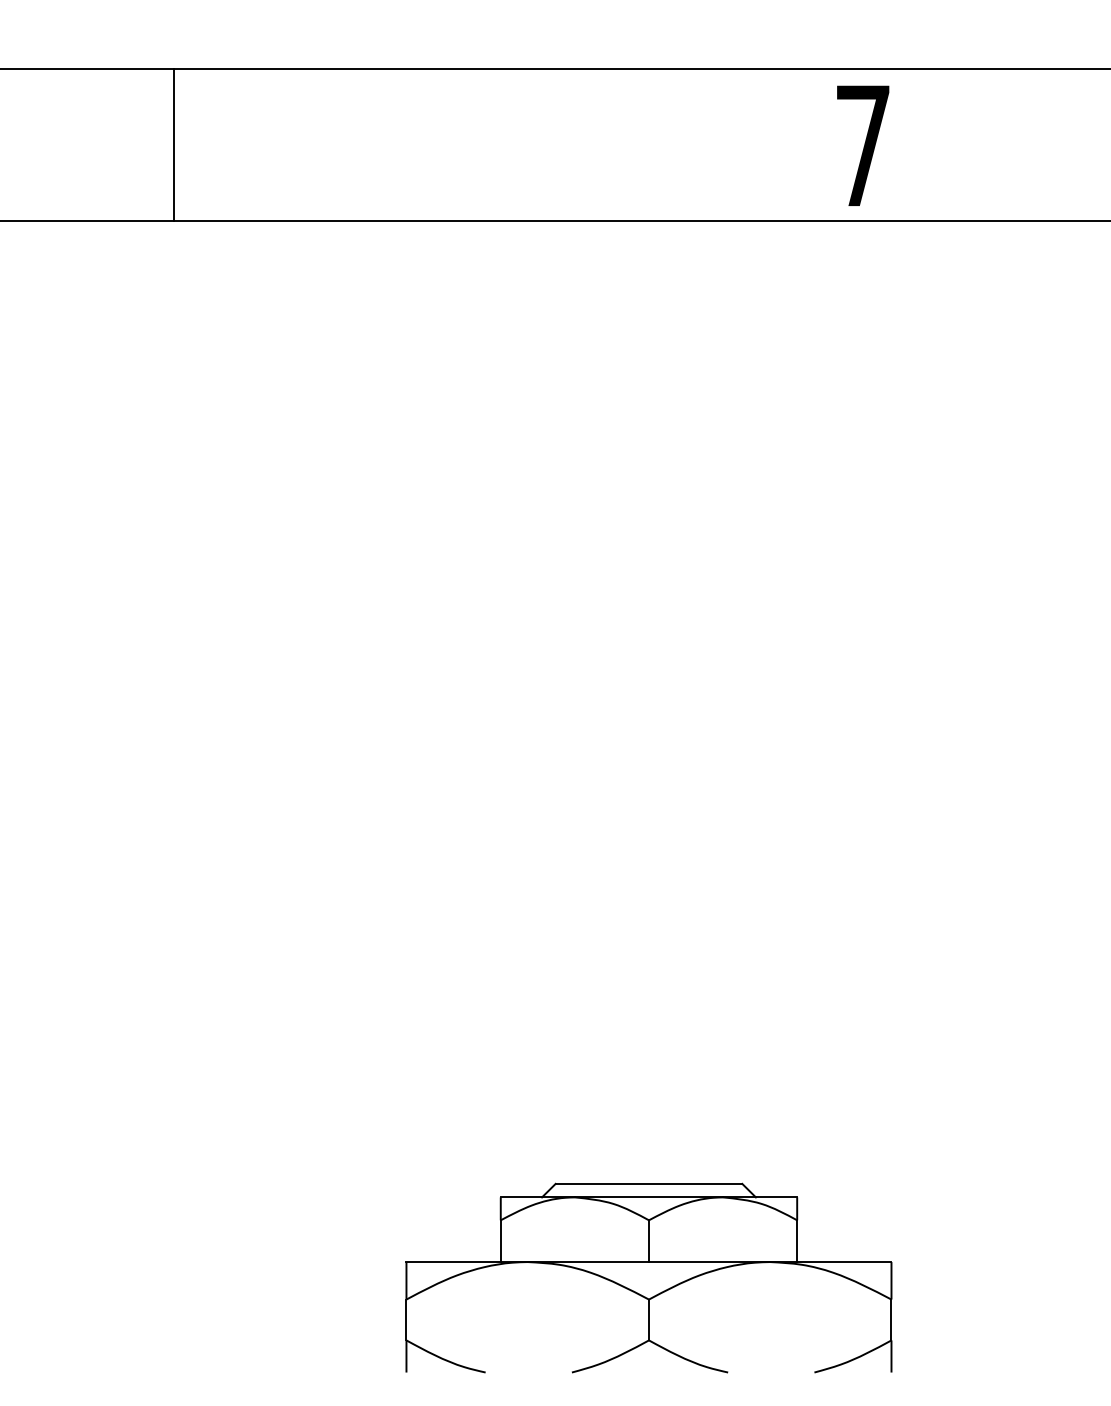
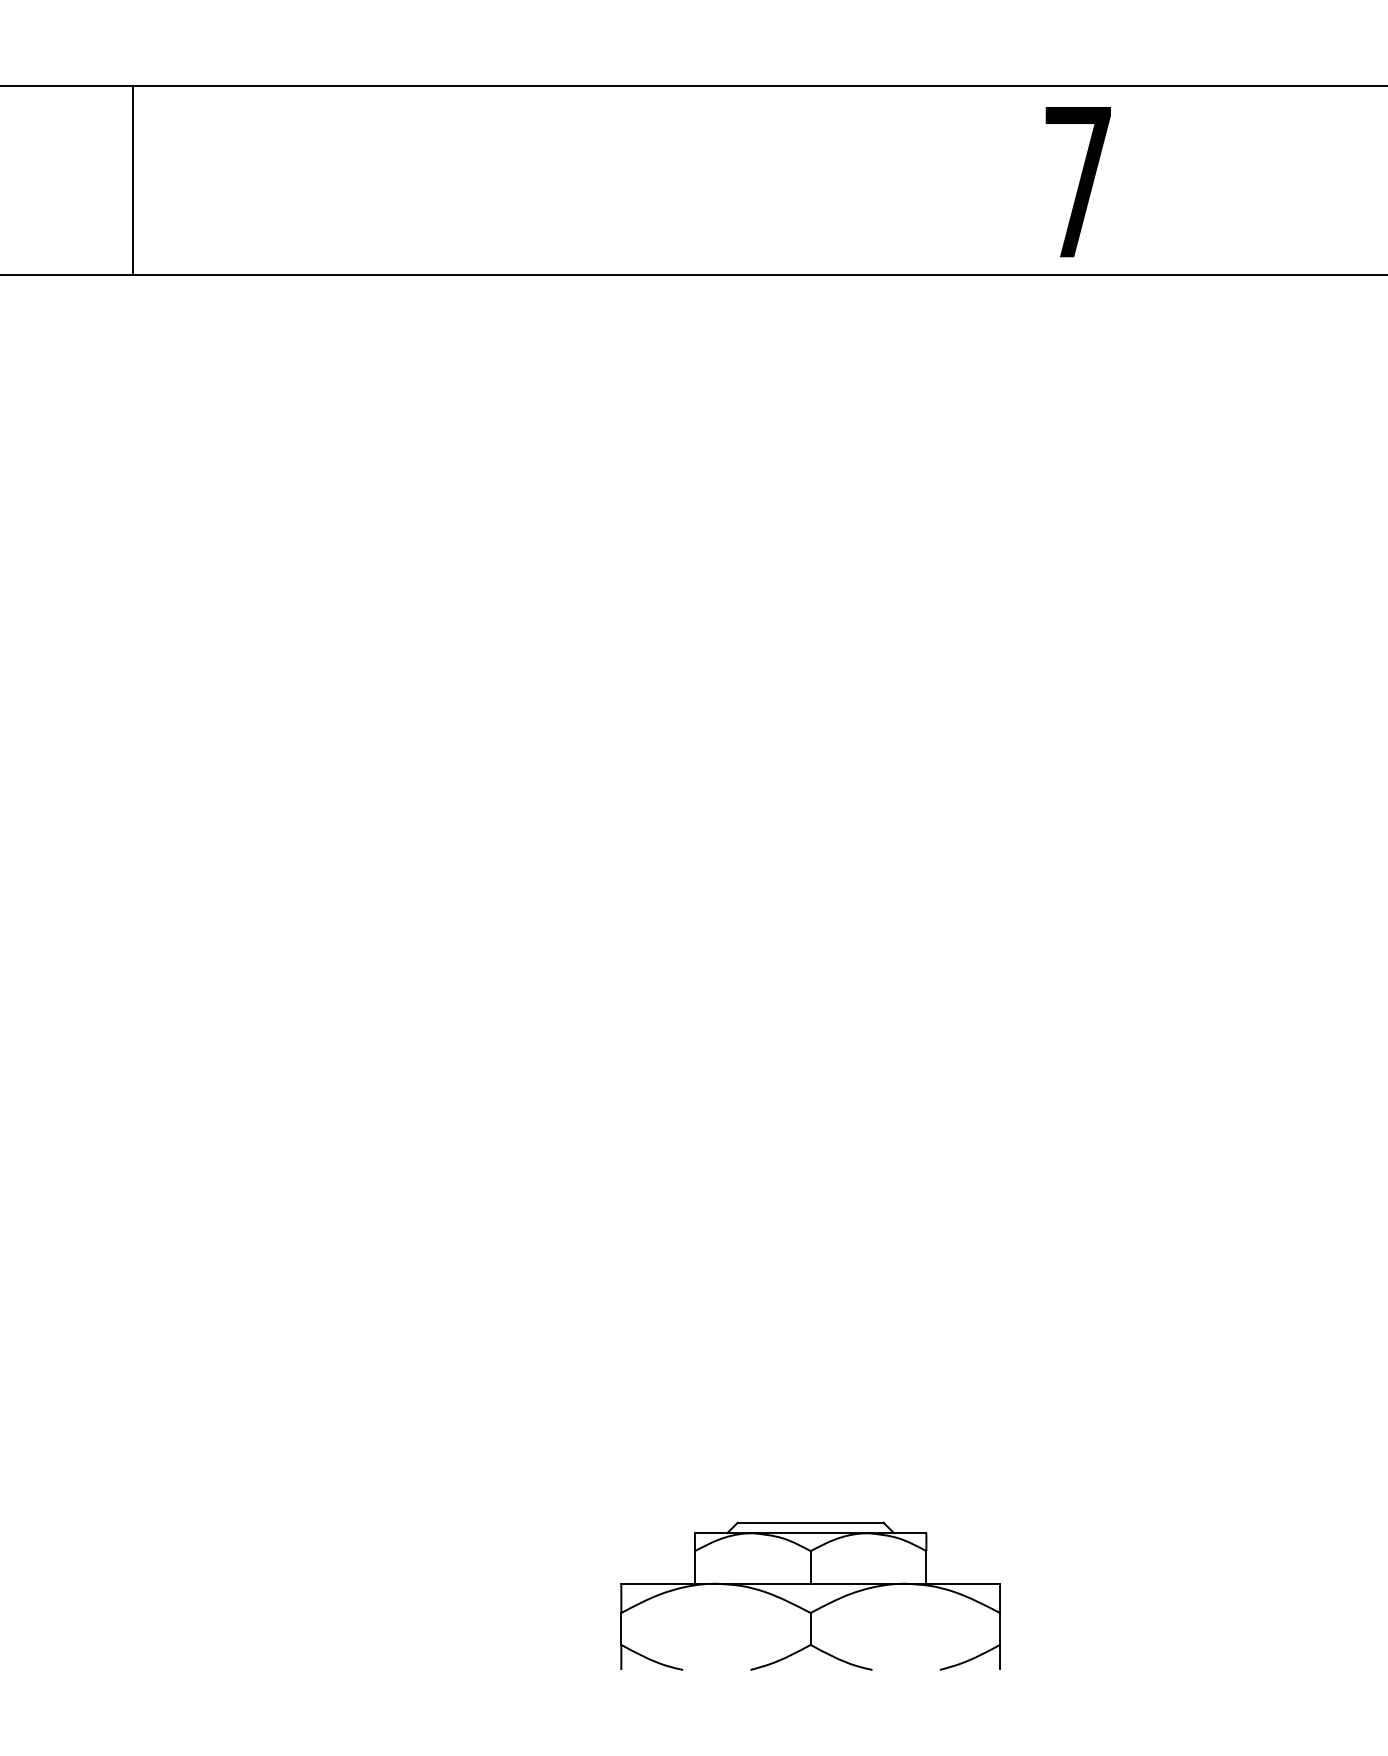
line: (174, 144) -> (133, 180), moved
part: (648, 1277) -> (810, 1595), size x0.62

